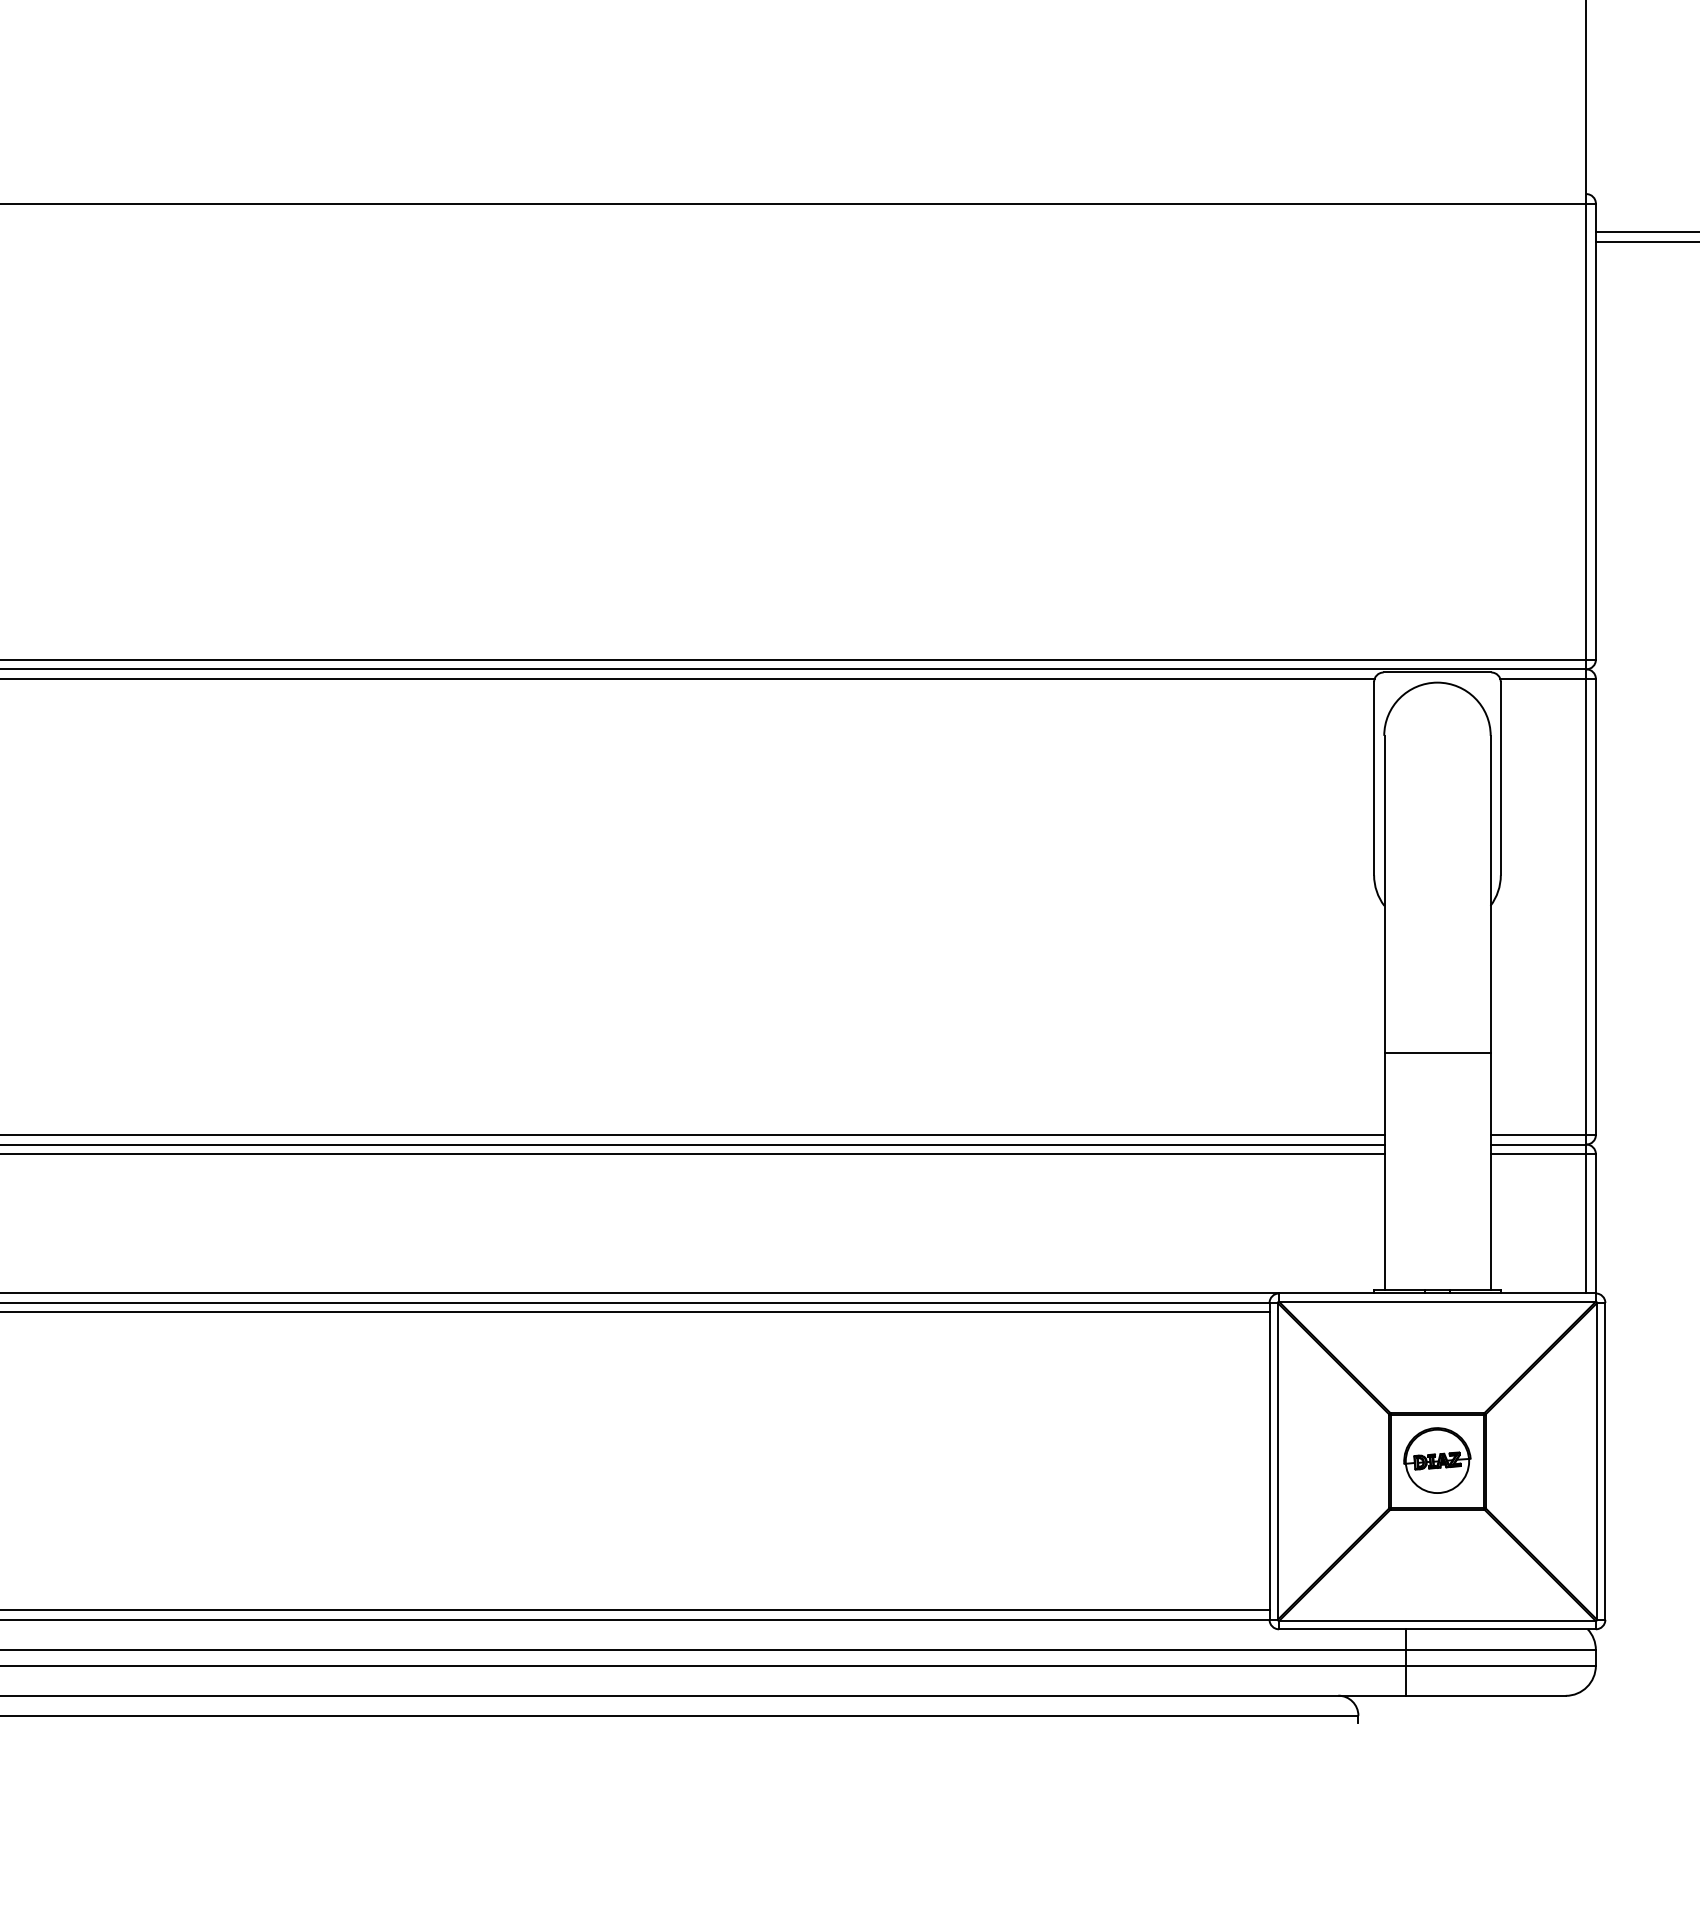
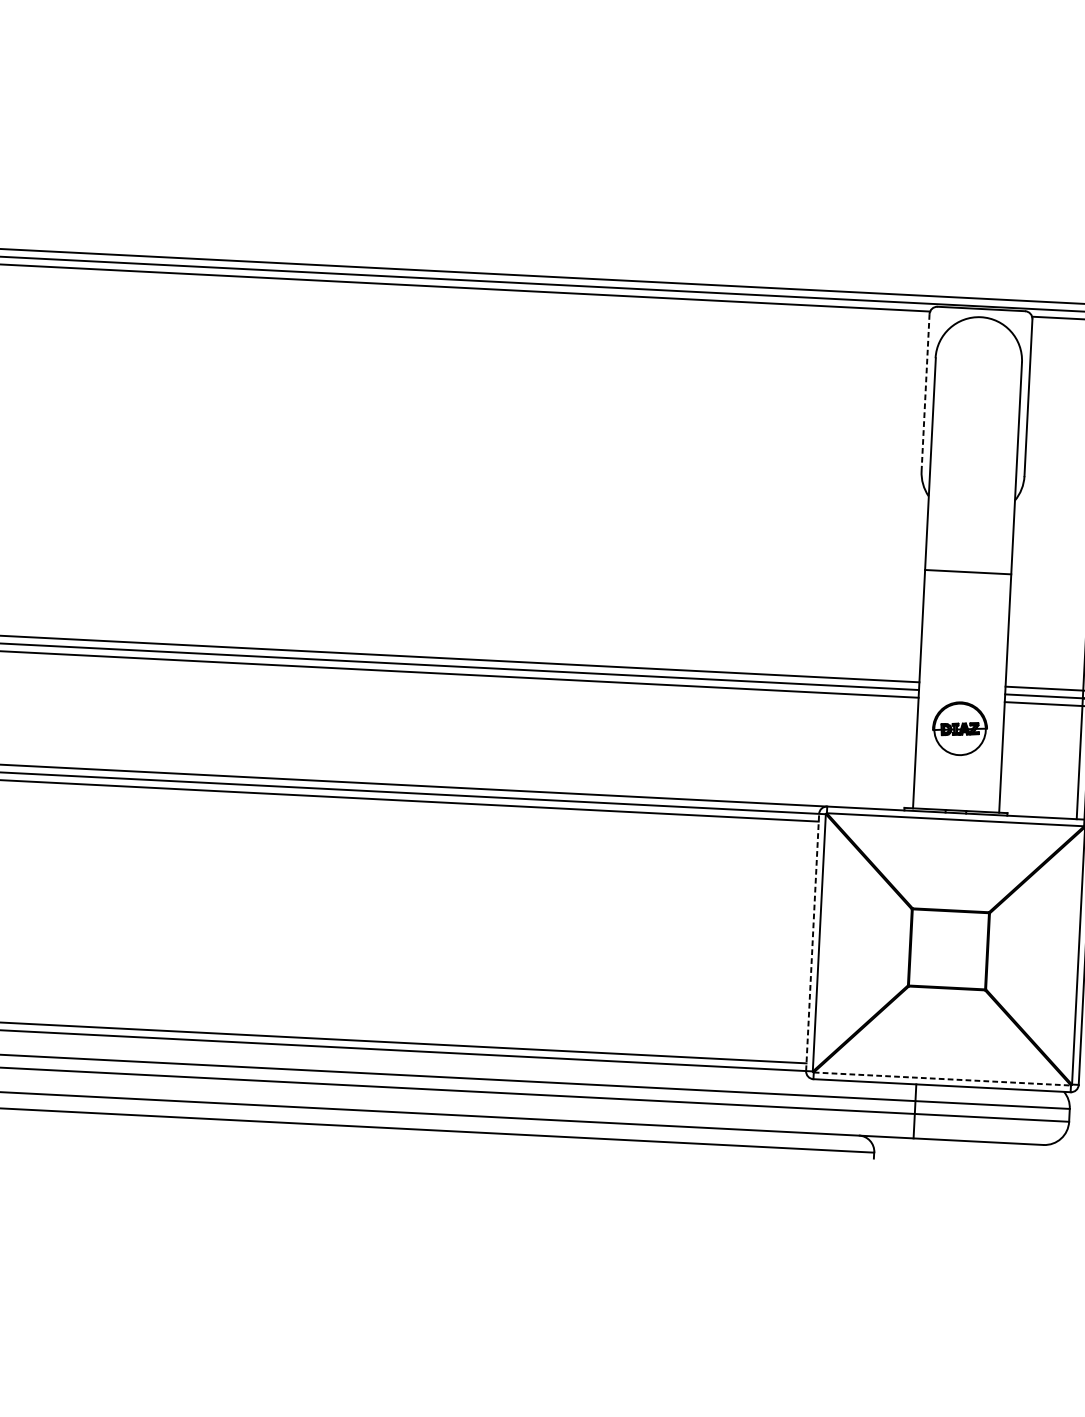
line: (1374, 778) -> (925, 392), solid -> dashed
line: (1437, 1052) -> (968, 572), moved
line: (1269, 1460) -> (812, 941), solid -> dashed
part: (1437, 1460) -> (960, 728), moved
line: (1437, 1621) -> (942, 1079), solid -> dashed

